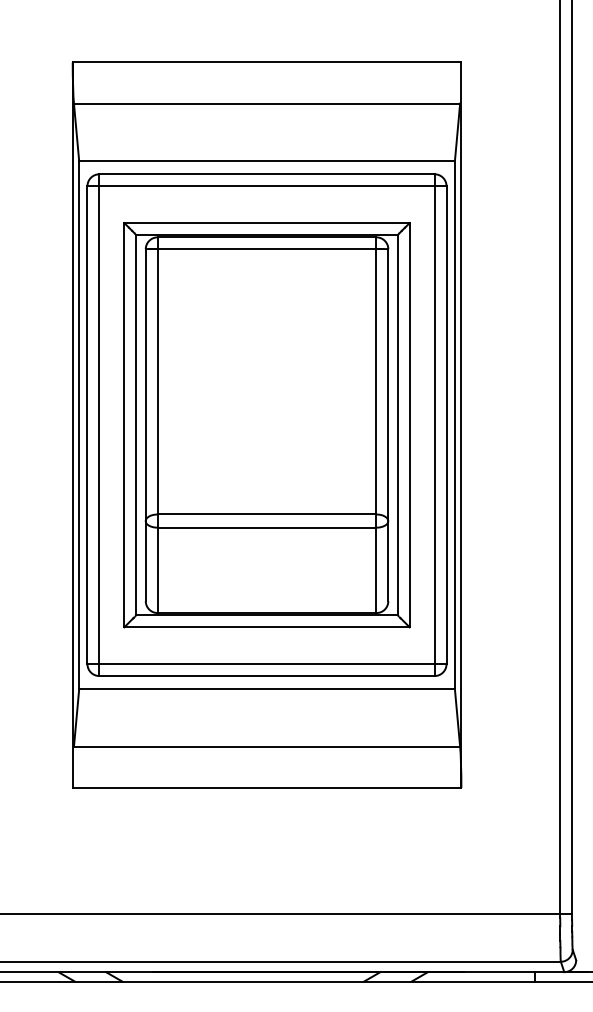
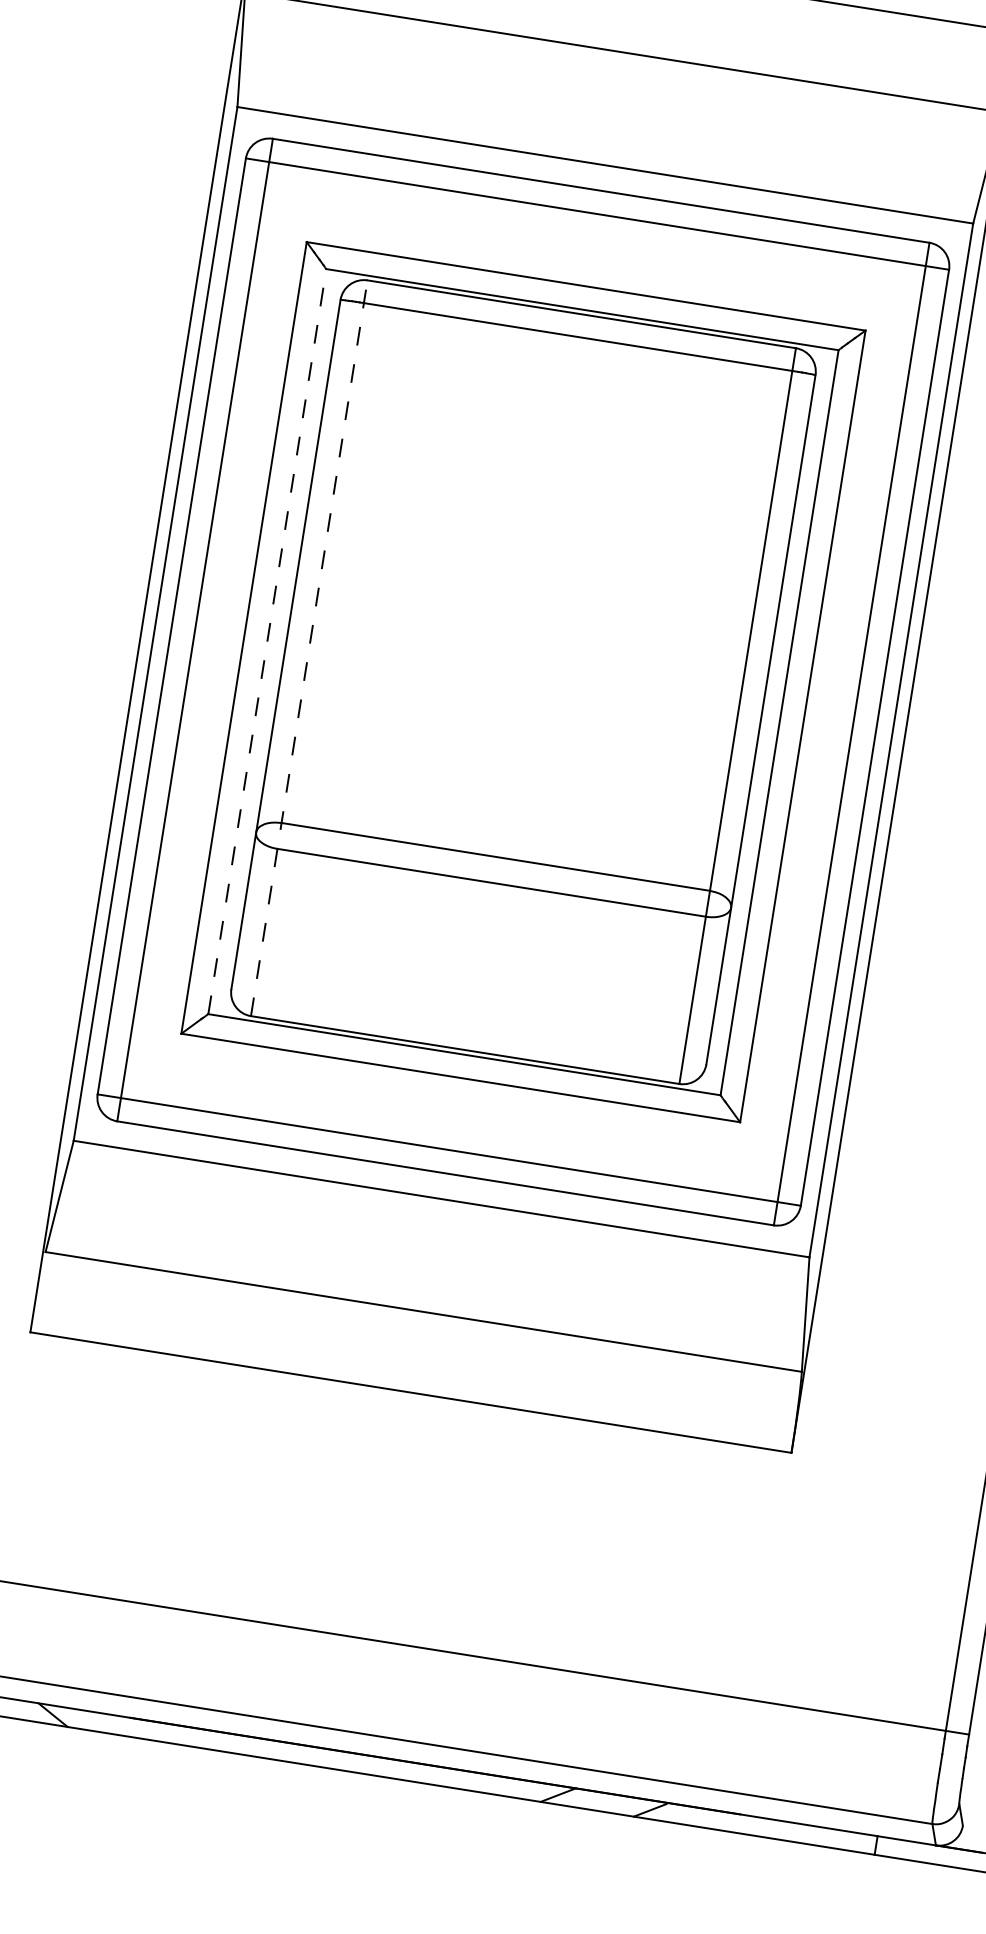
line: (136, 424) -> (268, 640), solid -> dashed
line: (157, 425) -> (308, 648), solid -> dashed

